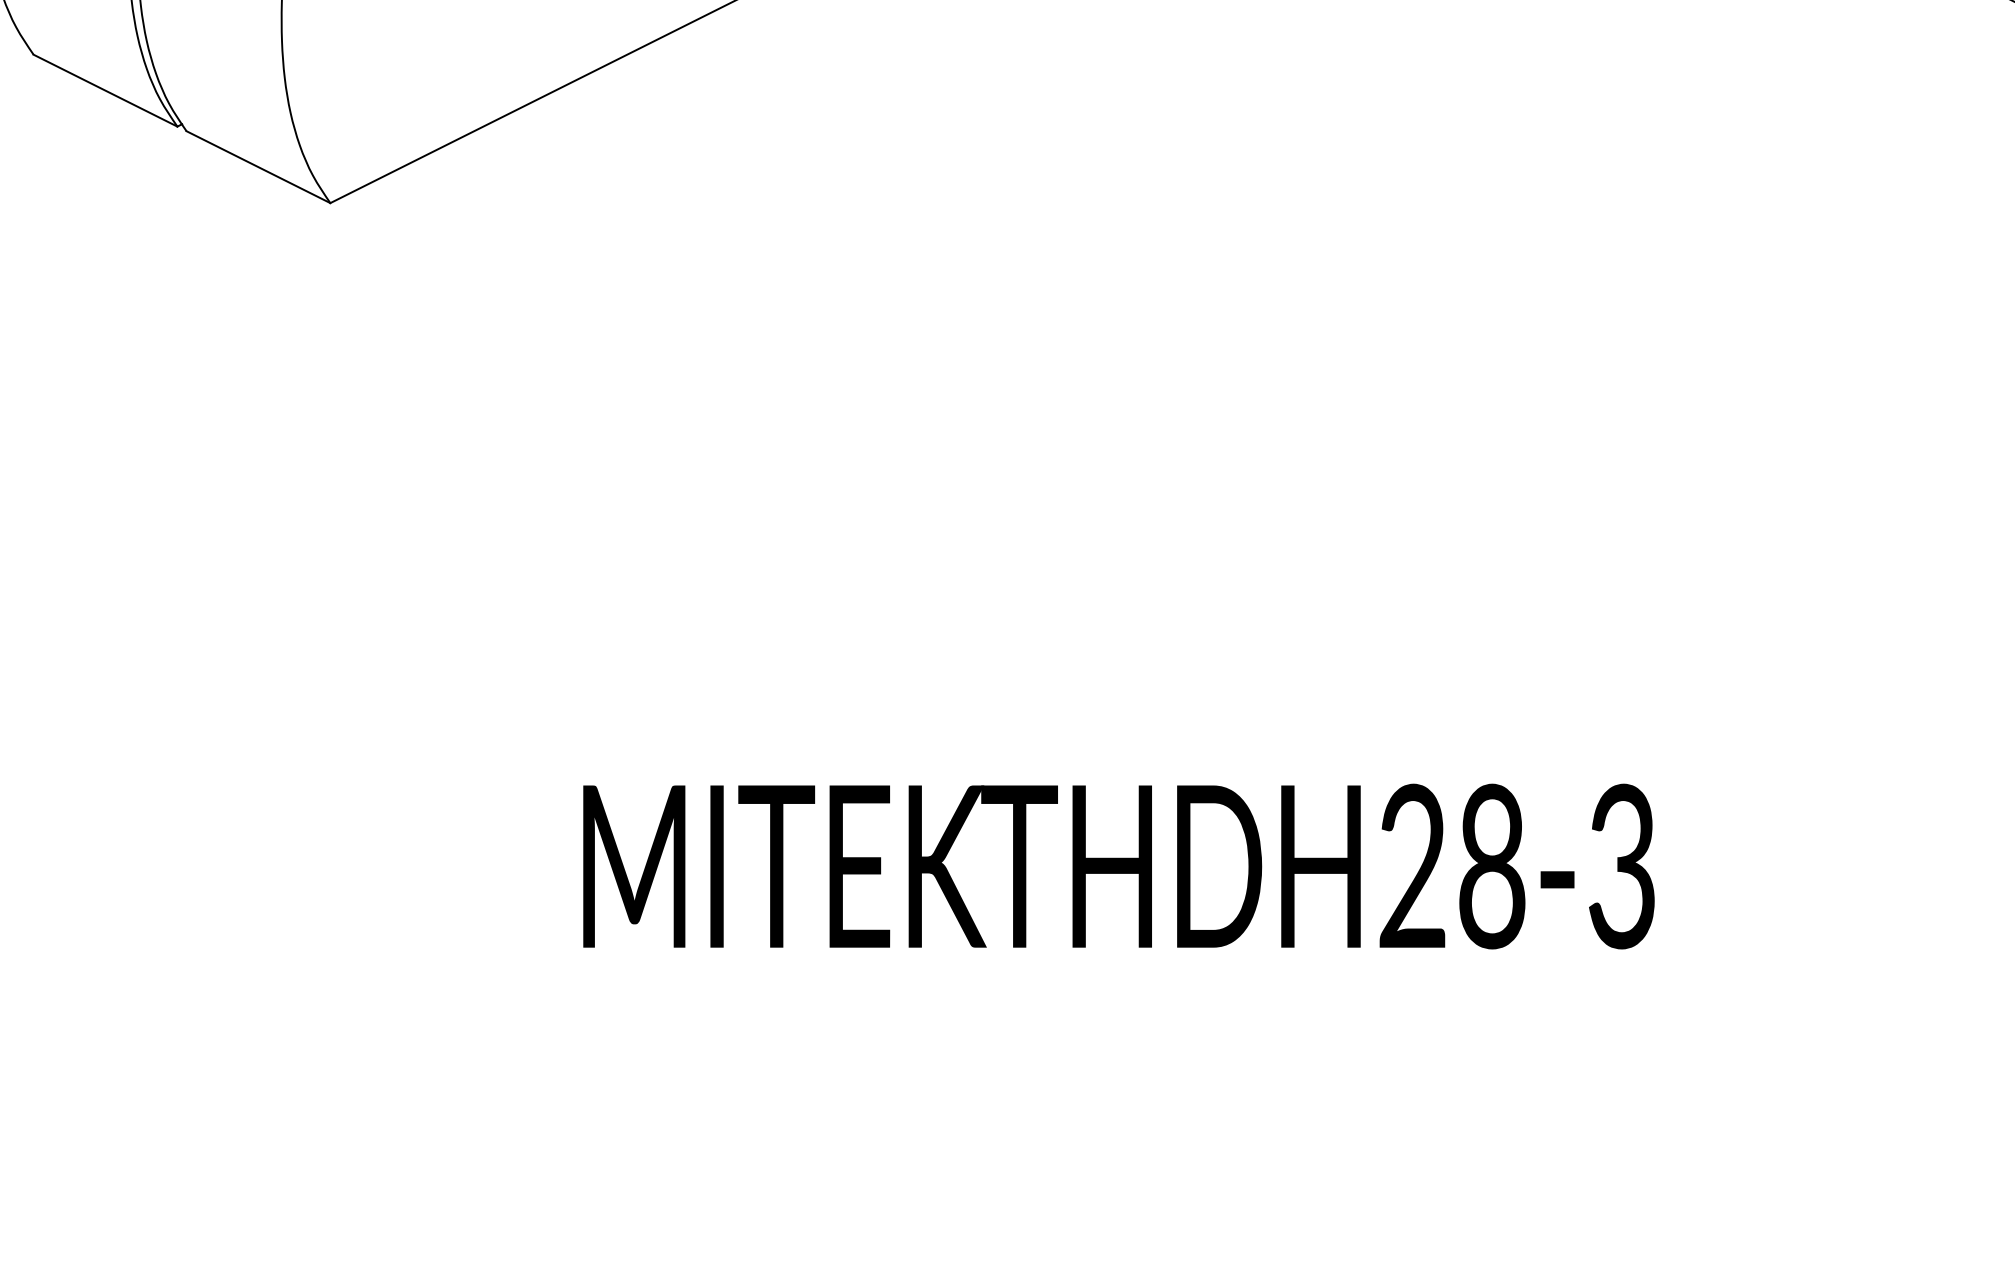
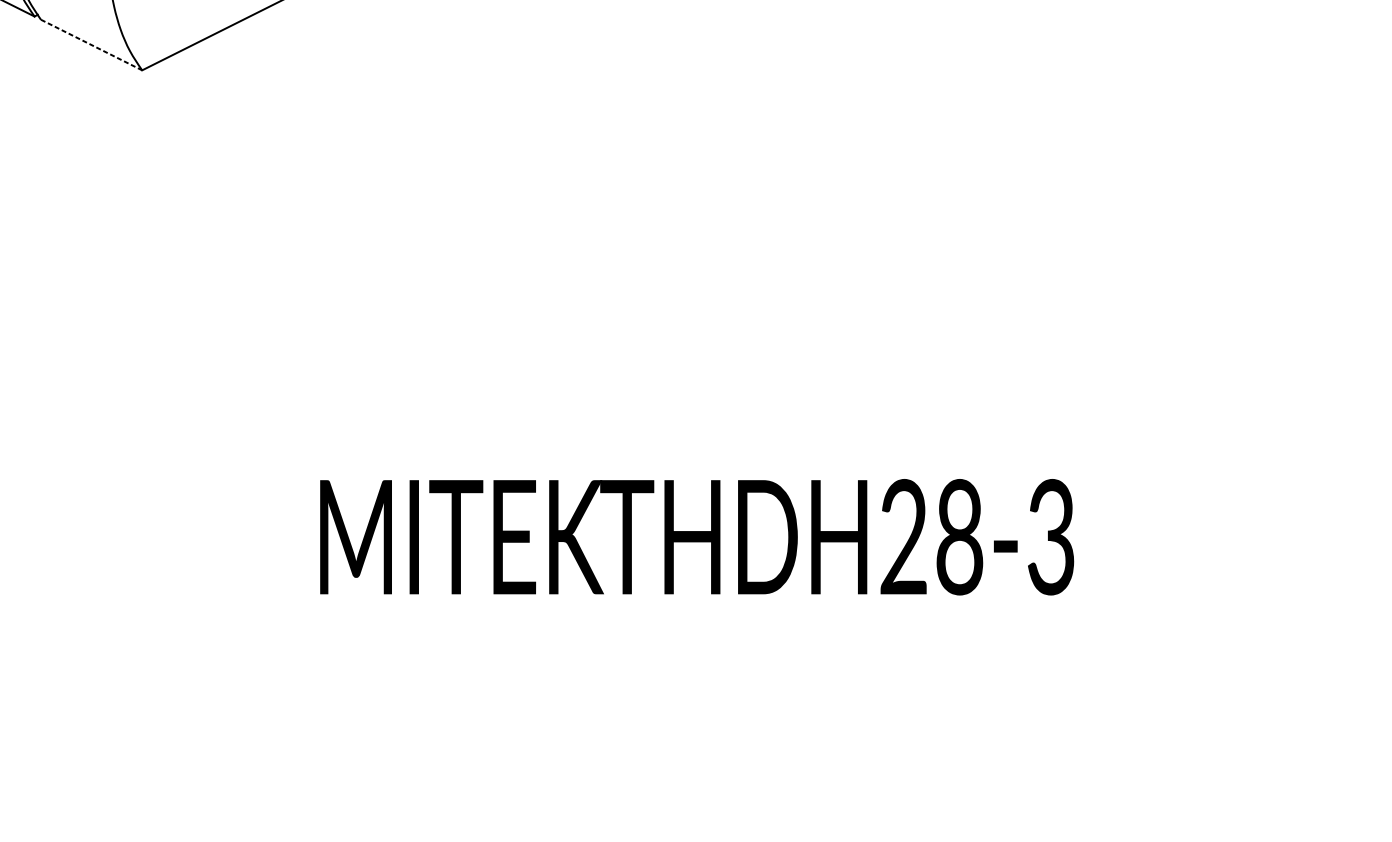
line: (258, 167) -> (91, 45), solid -> dashed

